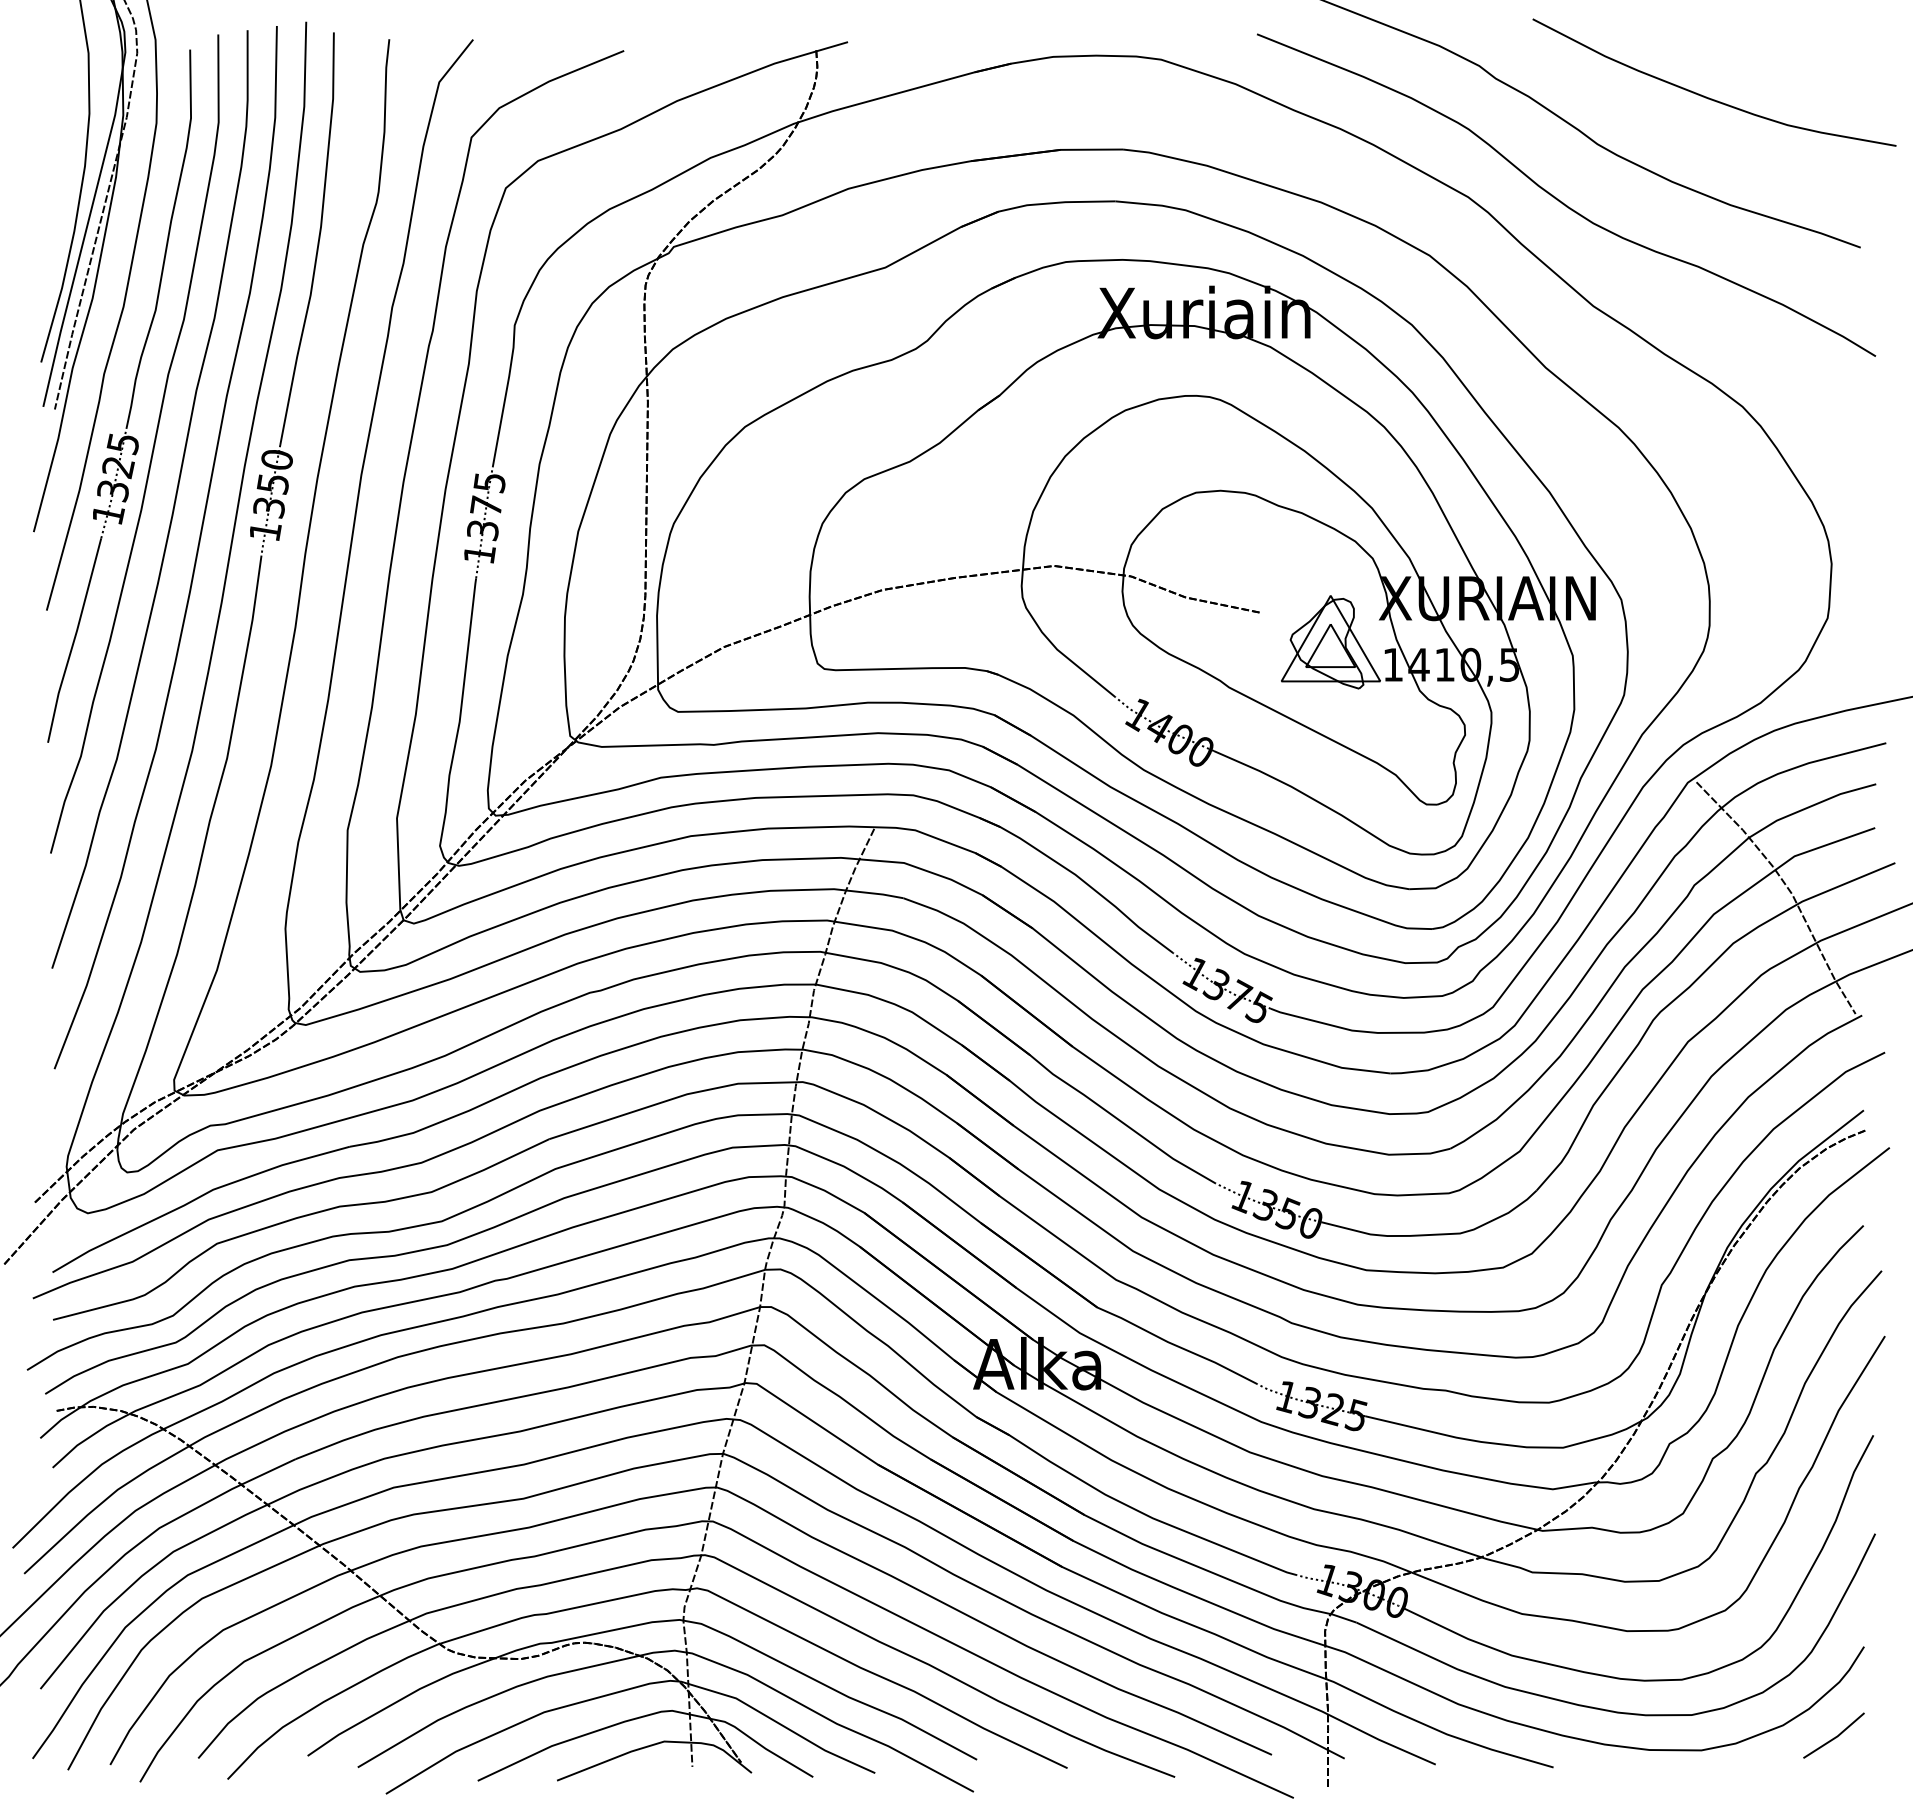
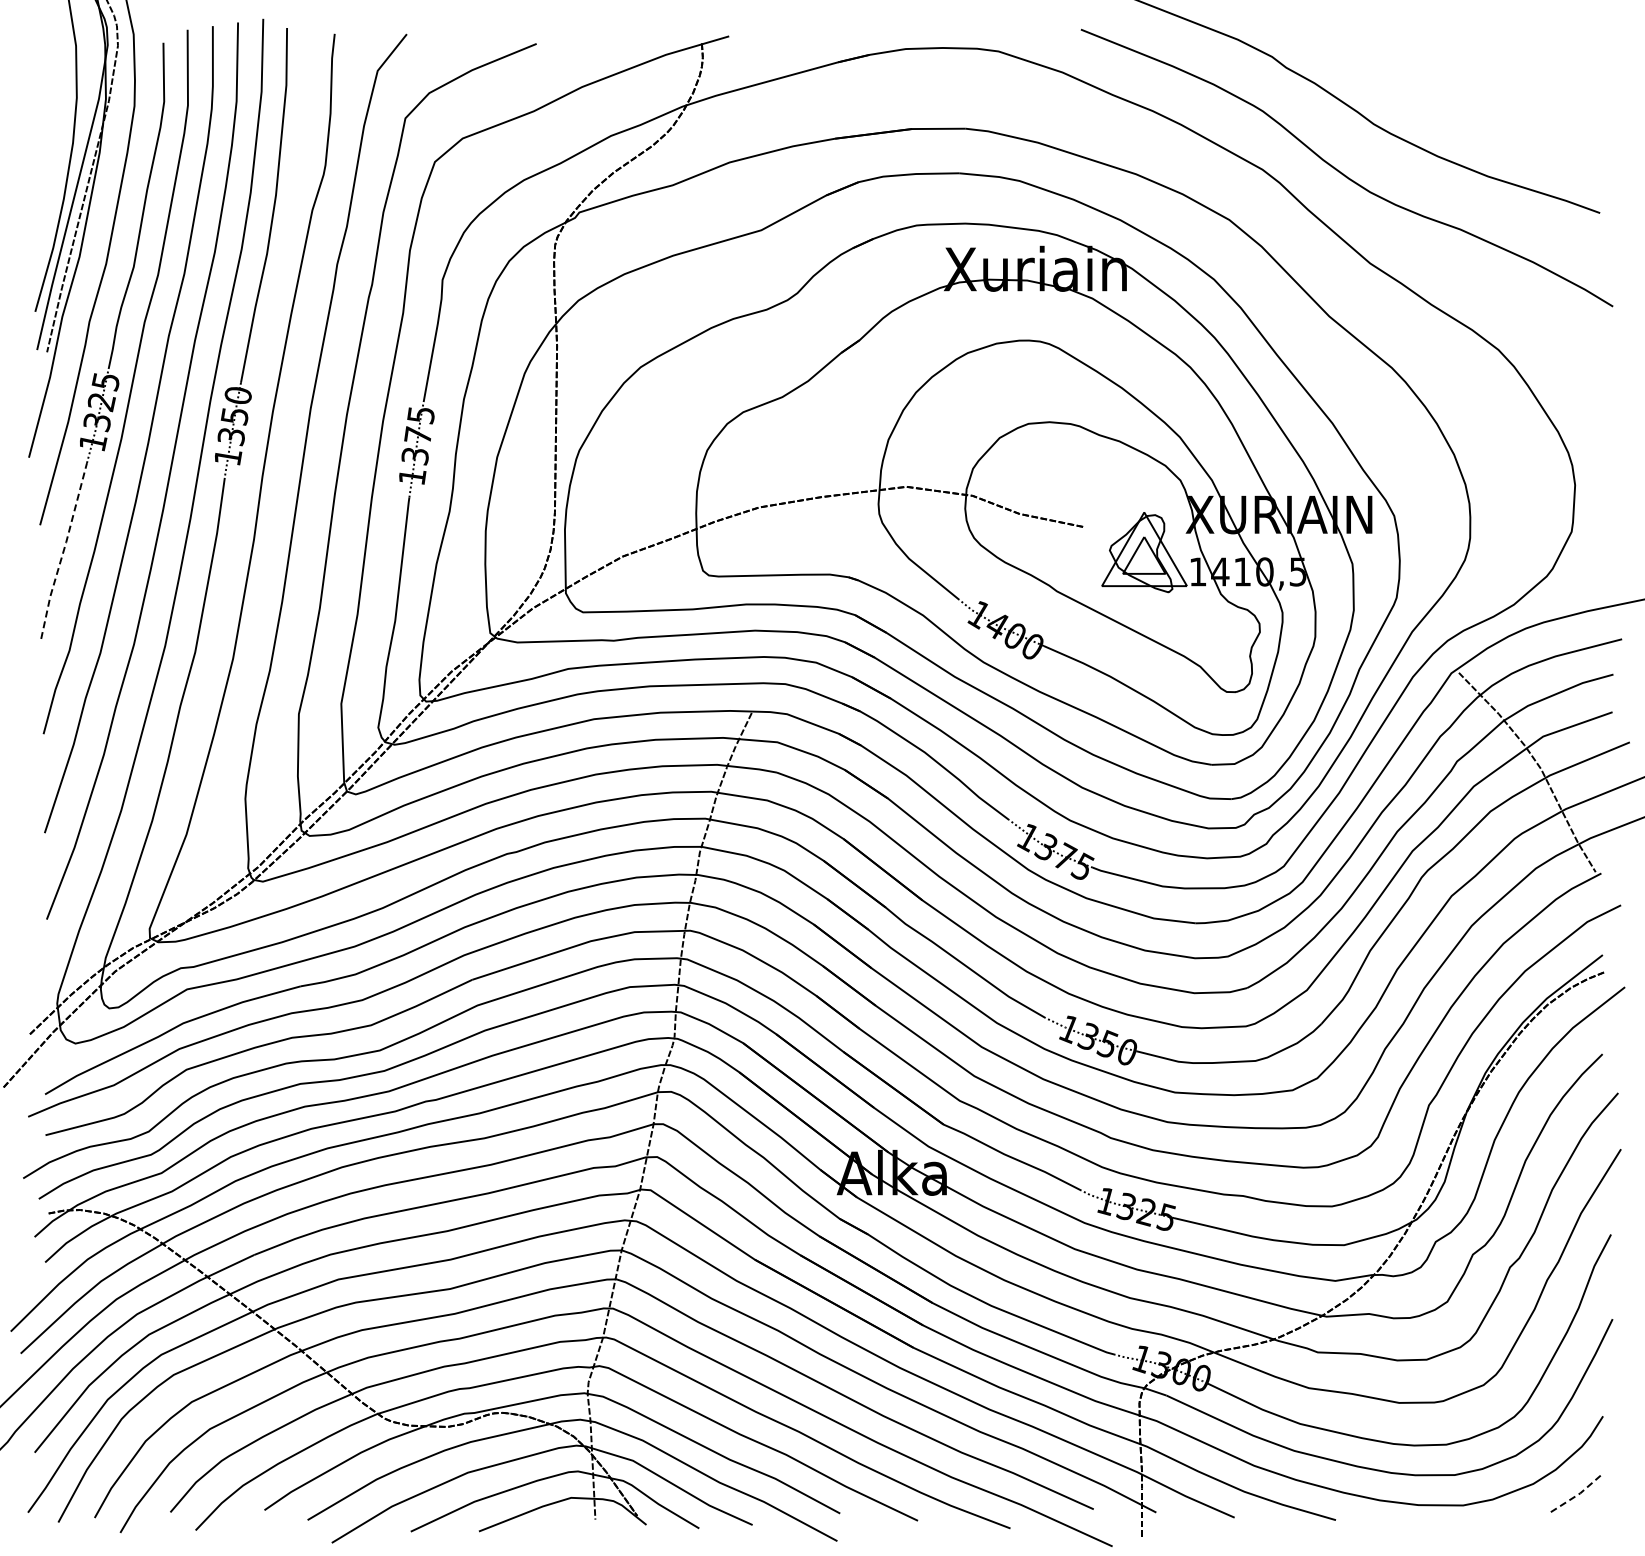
curve: (1708, 96) -> (1469, 83), removed
line: (73, 641) -> (63, 551), solid -> dashed
line: (1836, 1736) -> (1579, 1493), solid -> dashed

